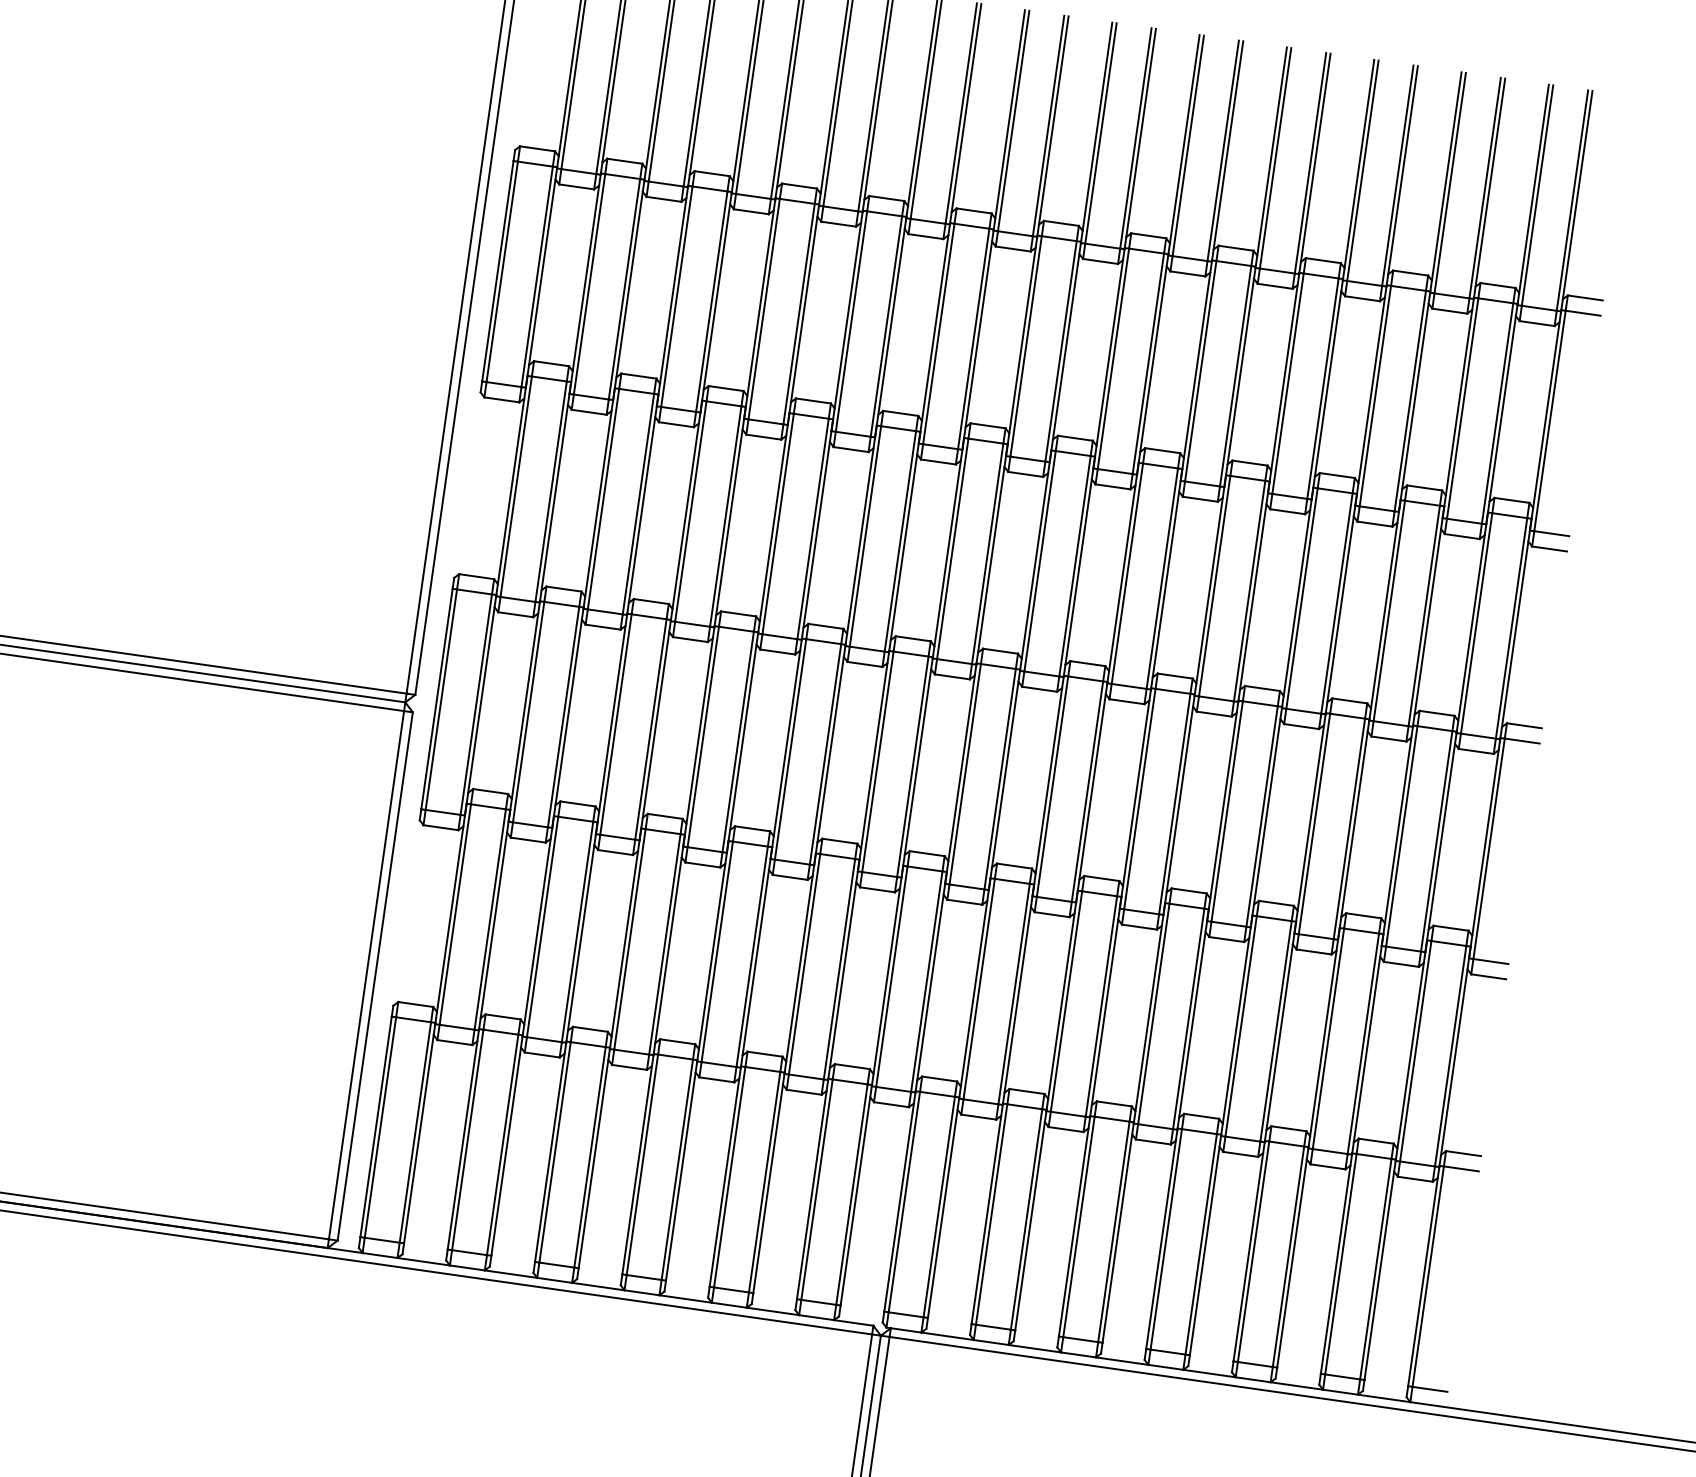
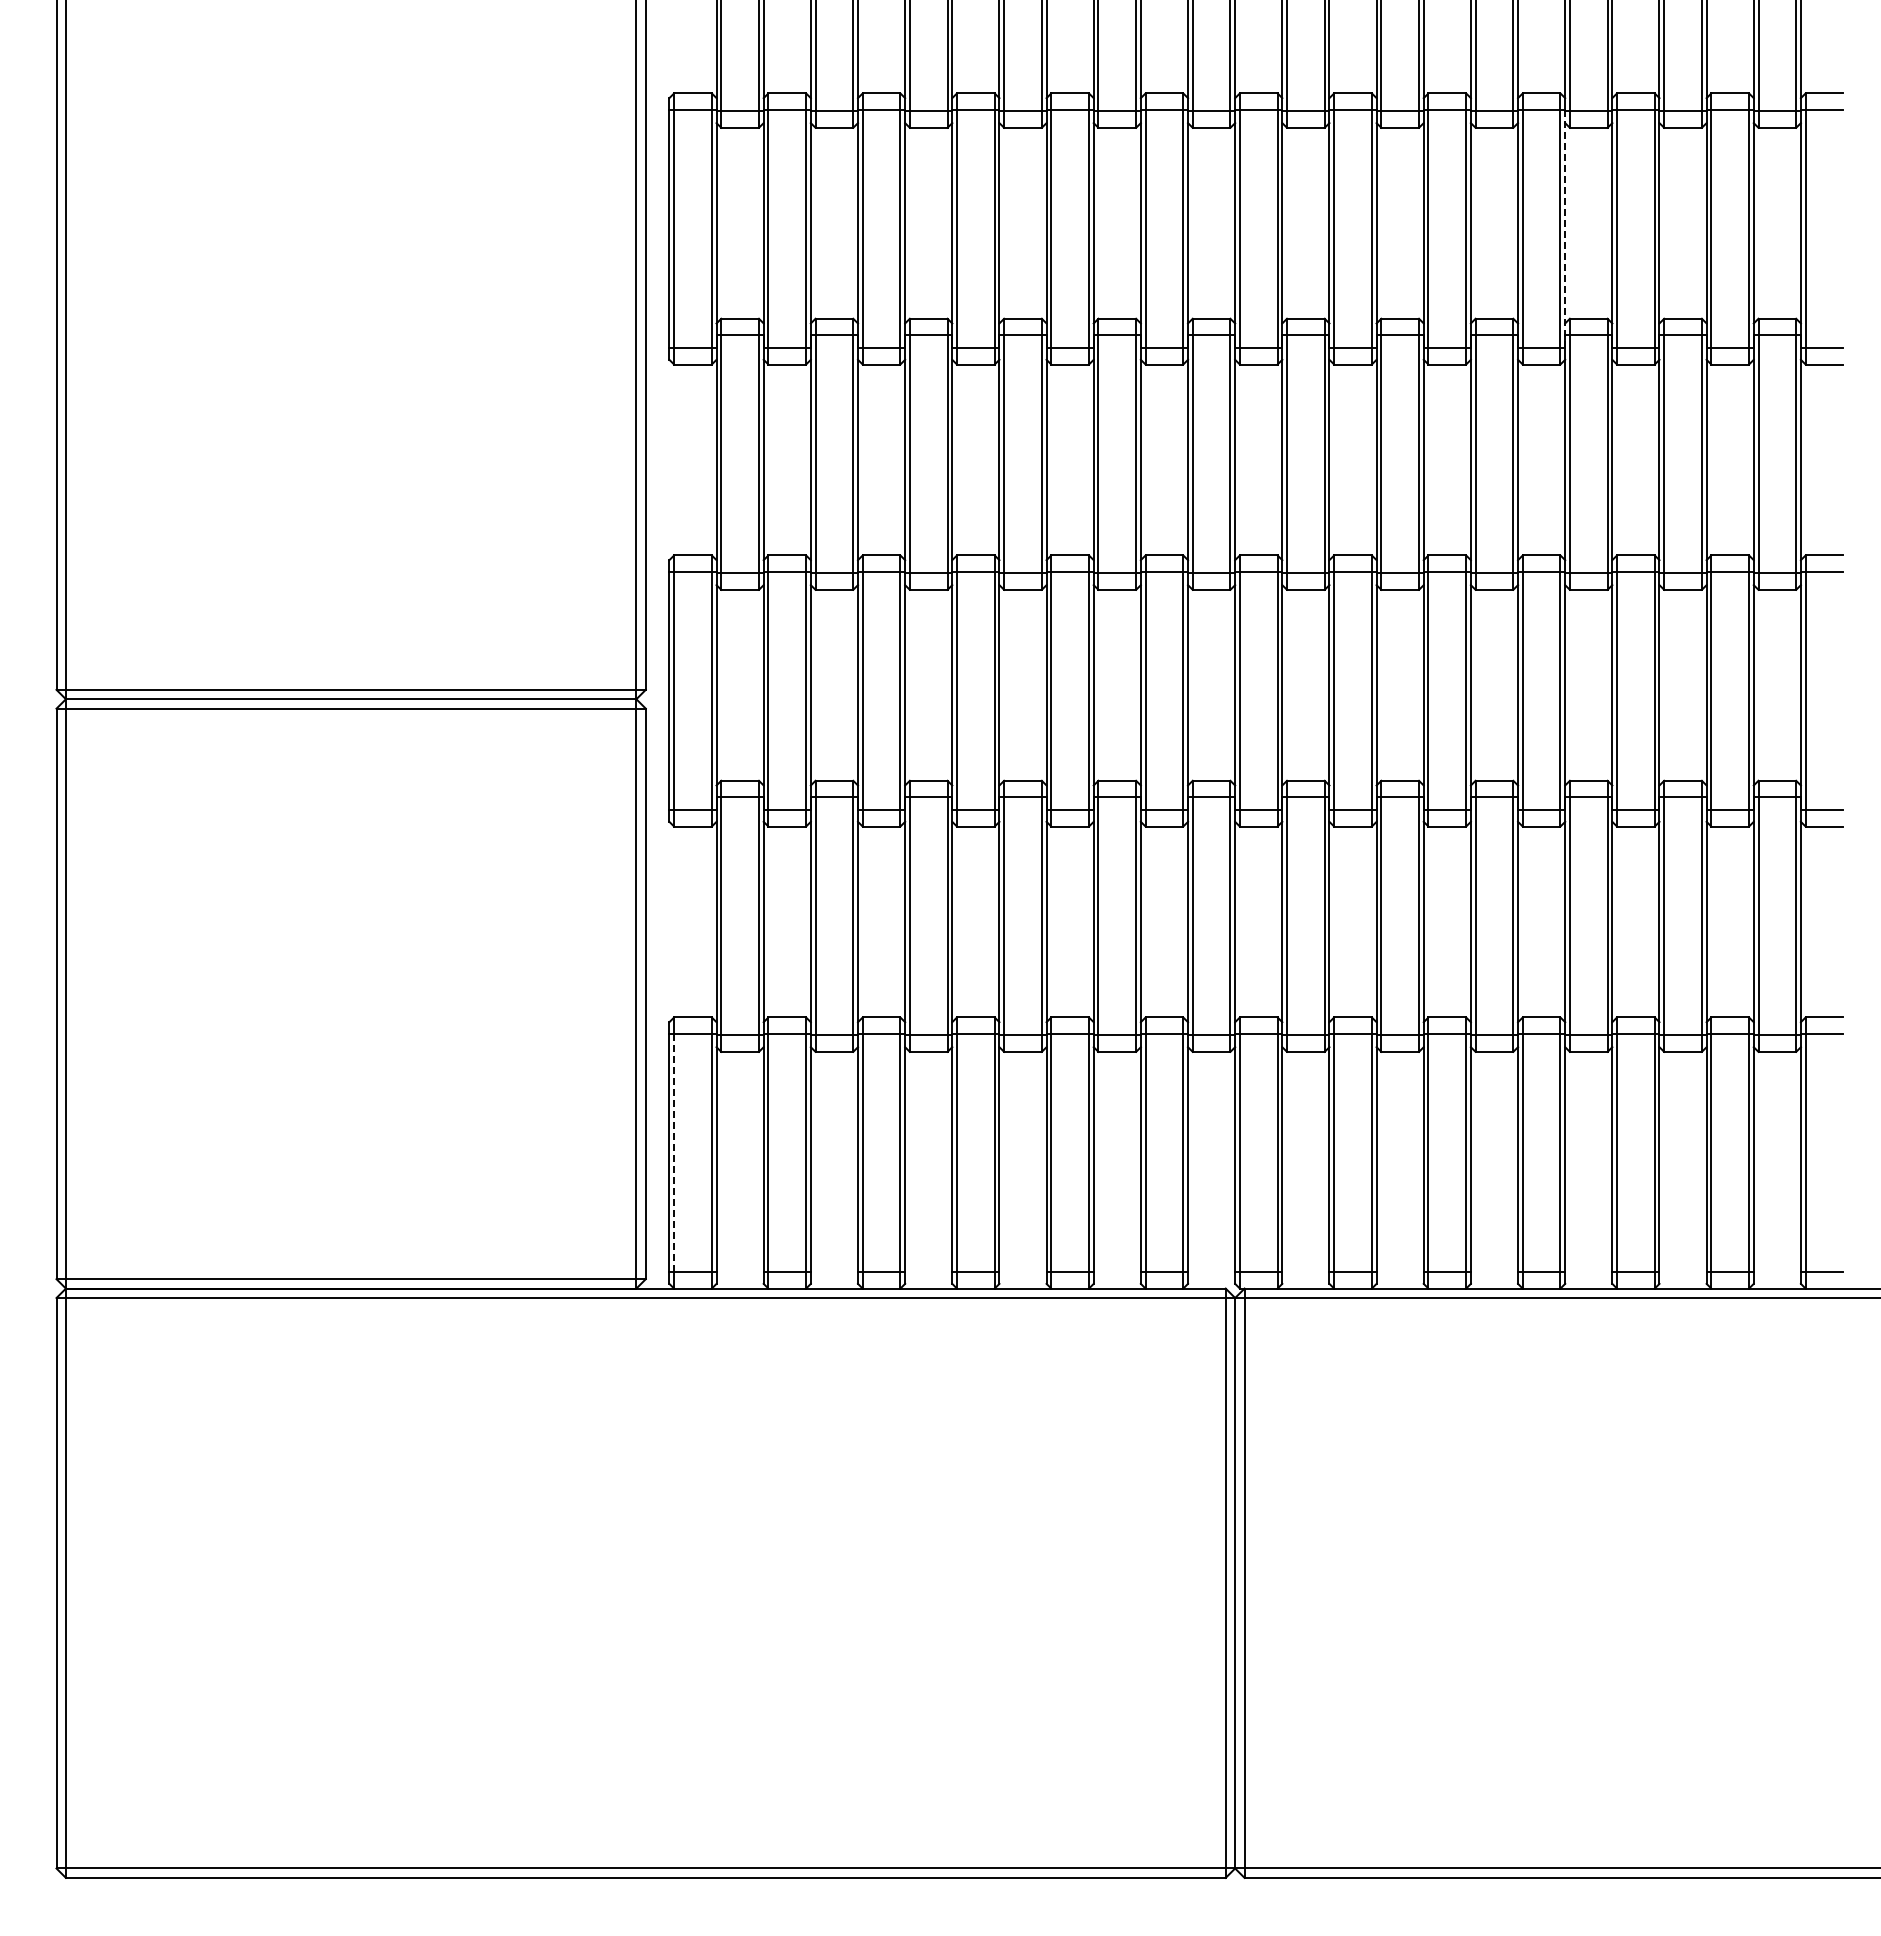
line: (1327, 389) -> (1565, 229), solid -> dashed
line: (380, 1128) -> (674, 1153), solid -> dashed

